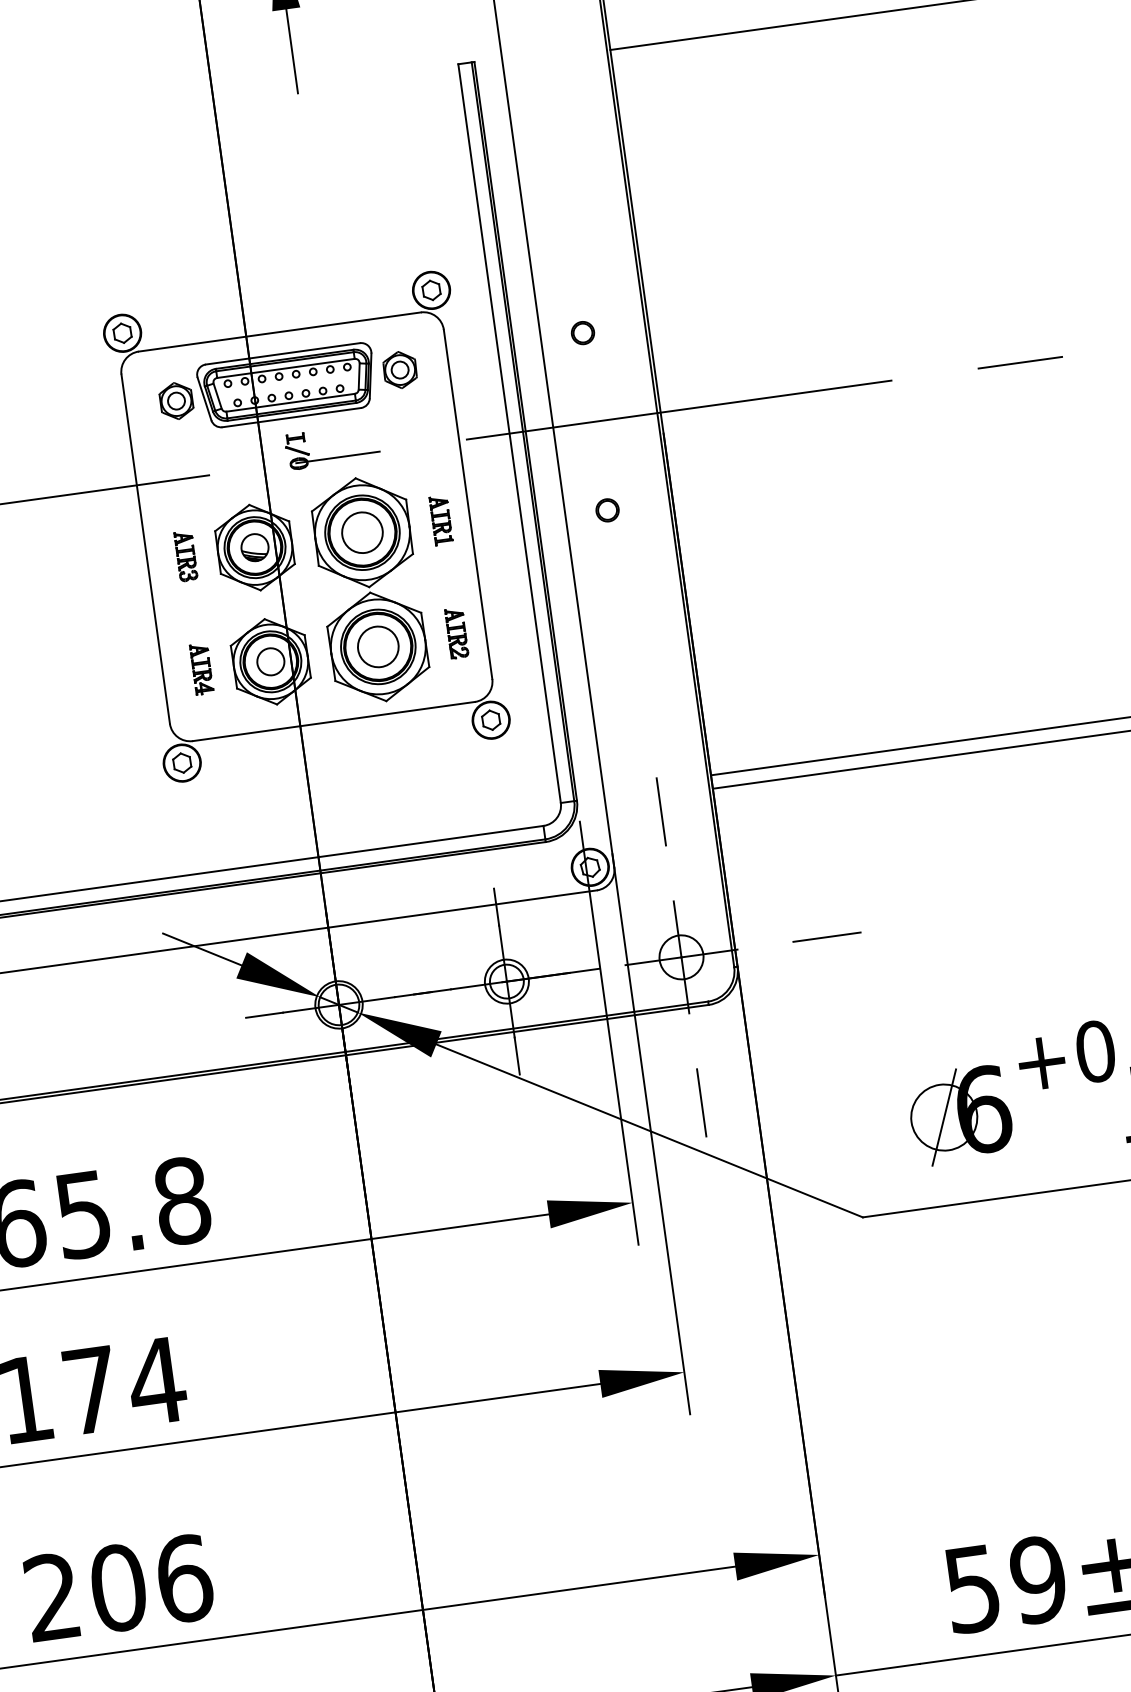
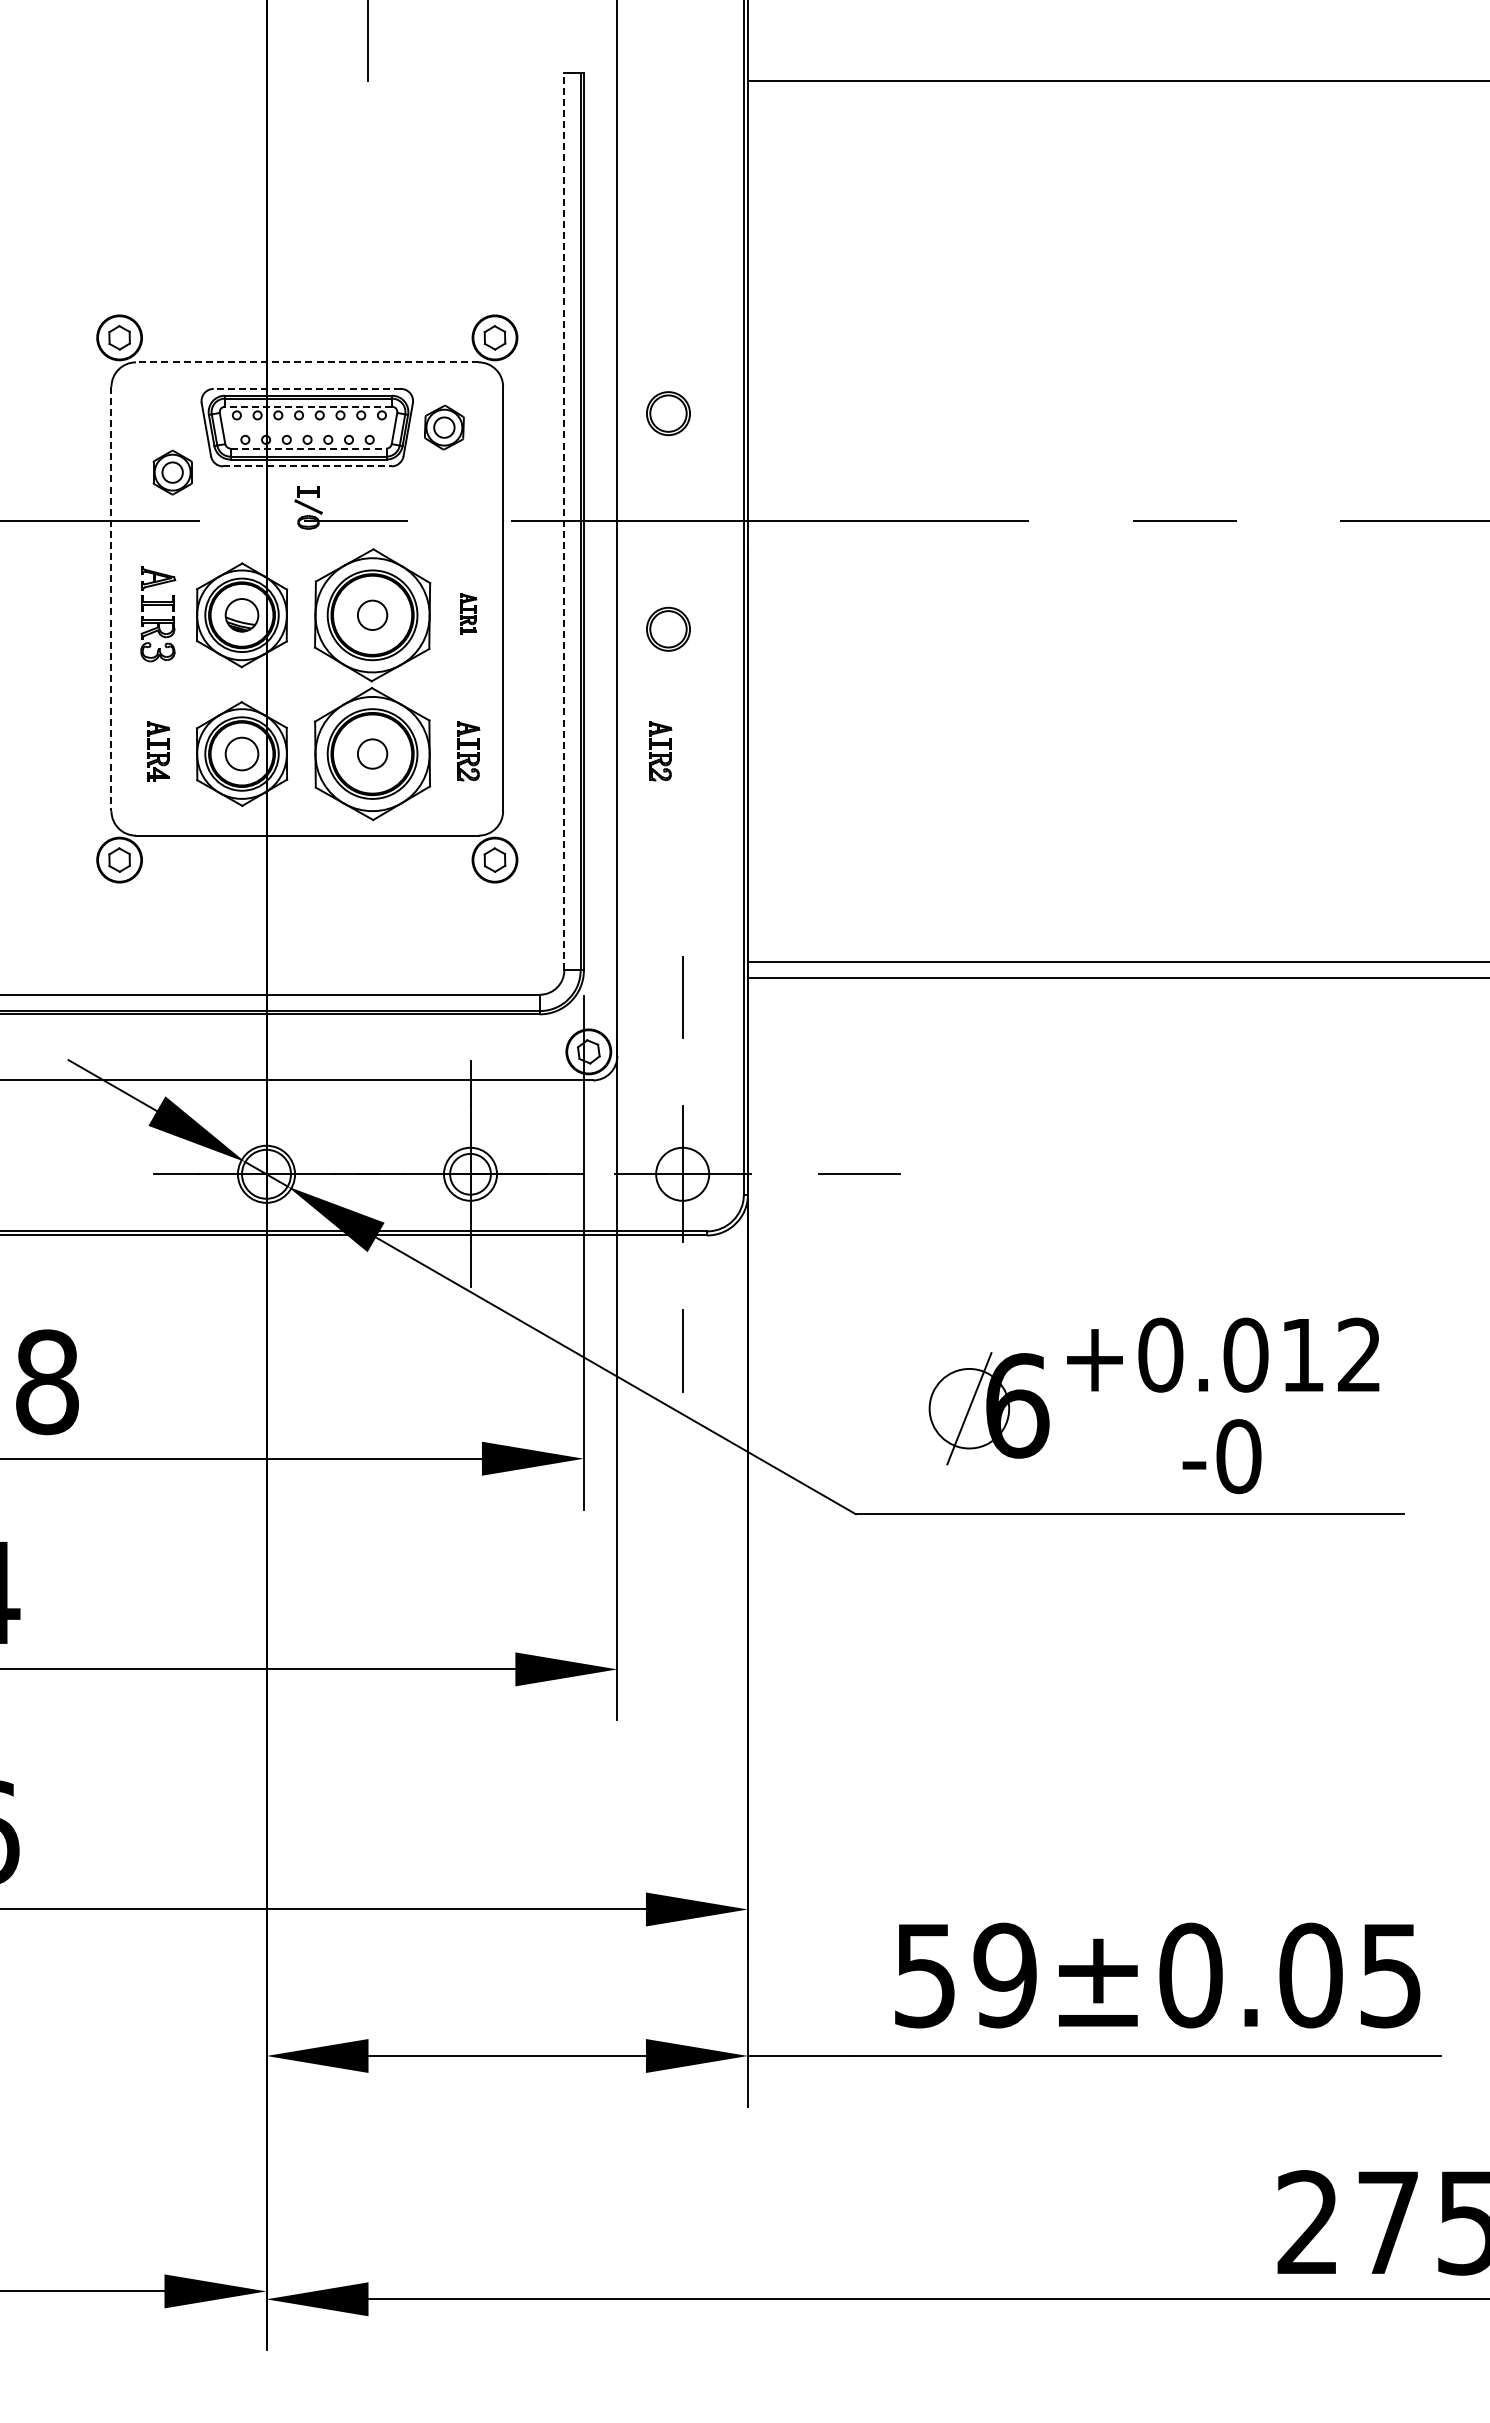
line: (279, 332) -> (306, 362), solid -> dashed
part: (582, 332) -> (668, 413), size x1.6
line: (283, 353) -> (307, 388), solid -> dashed
line: (285, 368) -> (308, 406), solid -> dashed
part: (176, 401) -> (172, 472), moved
line: (291, 402) -> (309, 448), solid -> dashed
line: (291, 417) -> (307, 466), solid -> dashed
line: (509, 433) -> (564, 521), solid -> dashed
part: (607, 509) -> (668, 628), size x1.6
part: (441, 520) -> (468, 613), size x0.7
circle: (362, 532) -> (372, 614), size x0.6
line: (145, 549) -> (111, 599), solid -> dashed
part: (186, 556) -> (158, 614), size x1.6
part: (614, 611) -> (660, 751), added
circle: (378, 646) -> (372, 753), size x0.6

